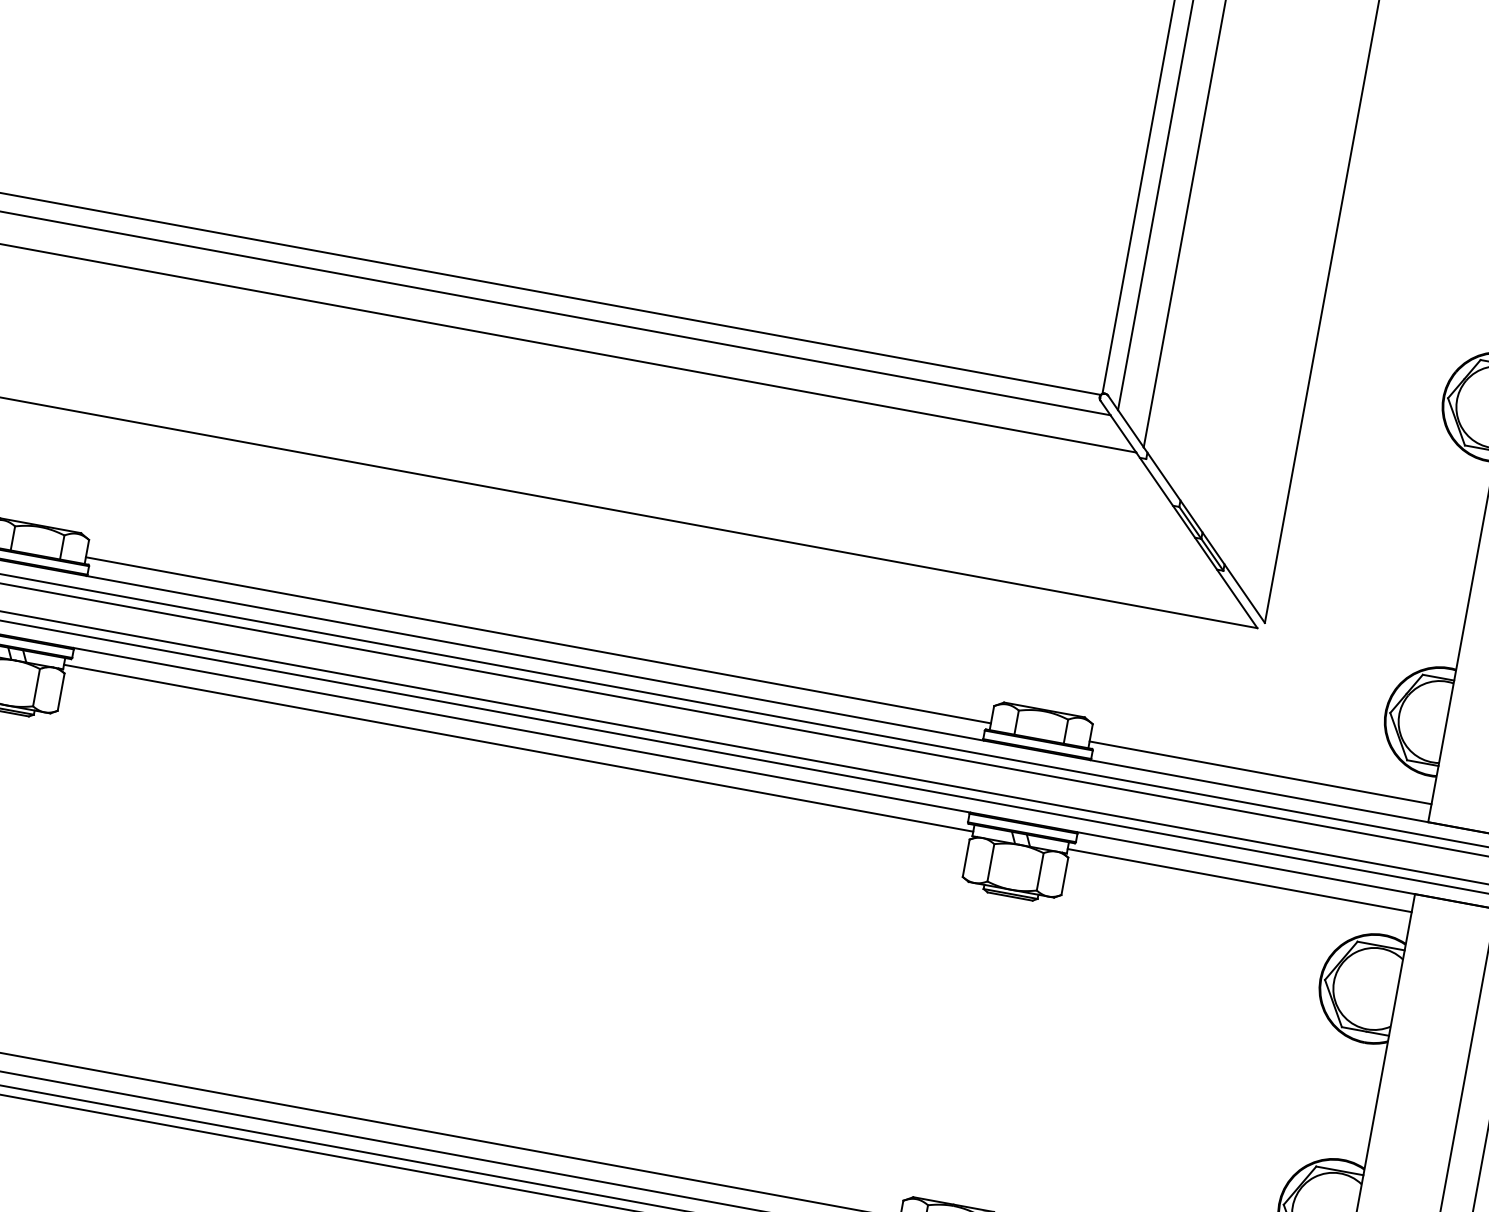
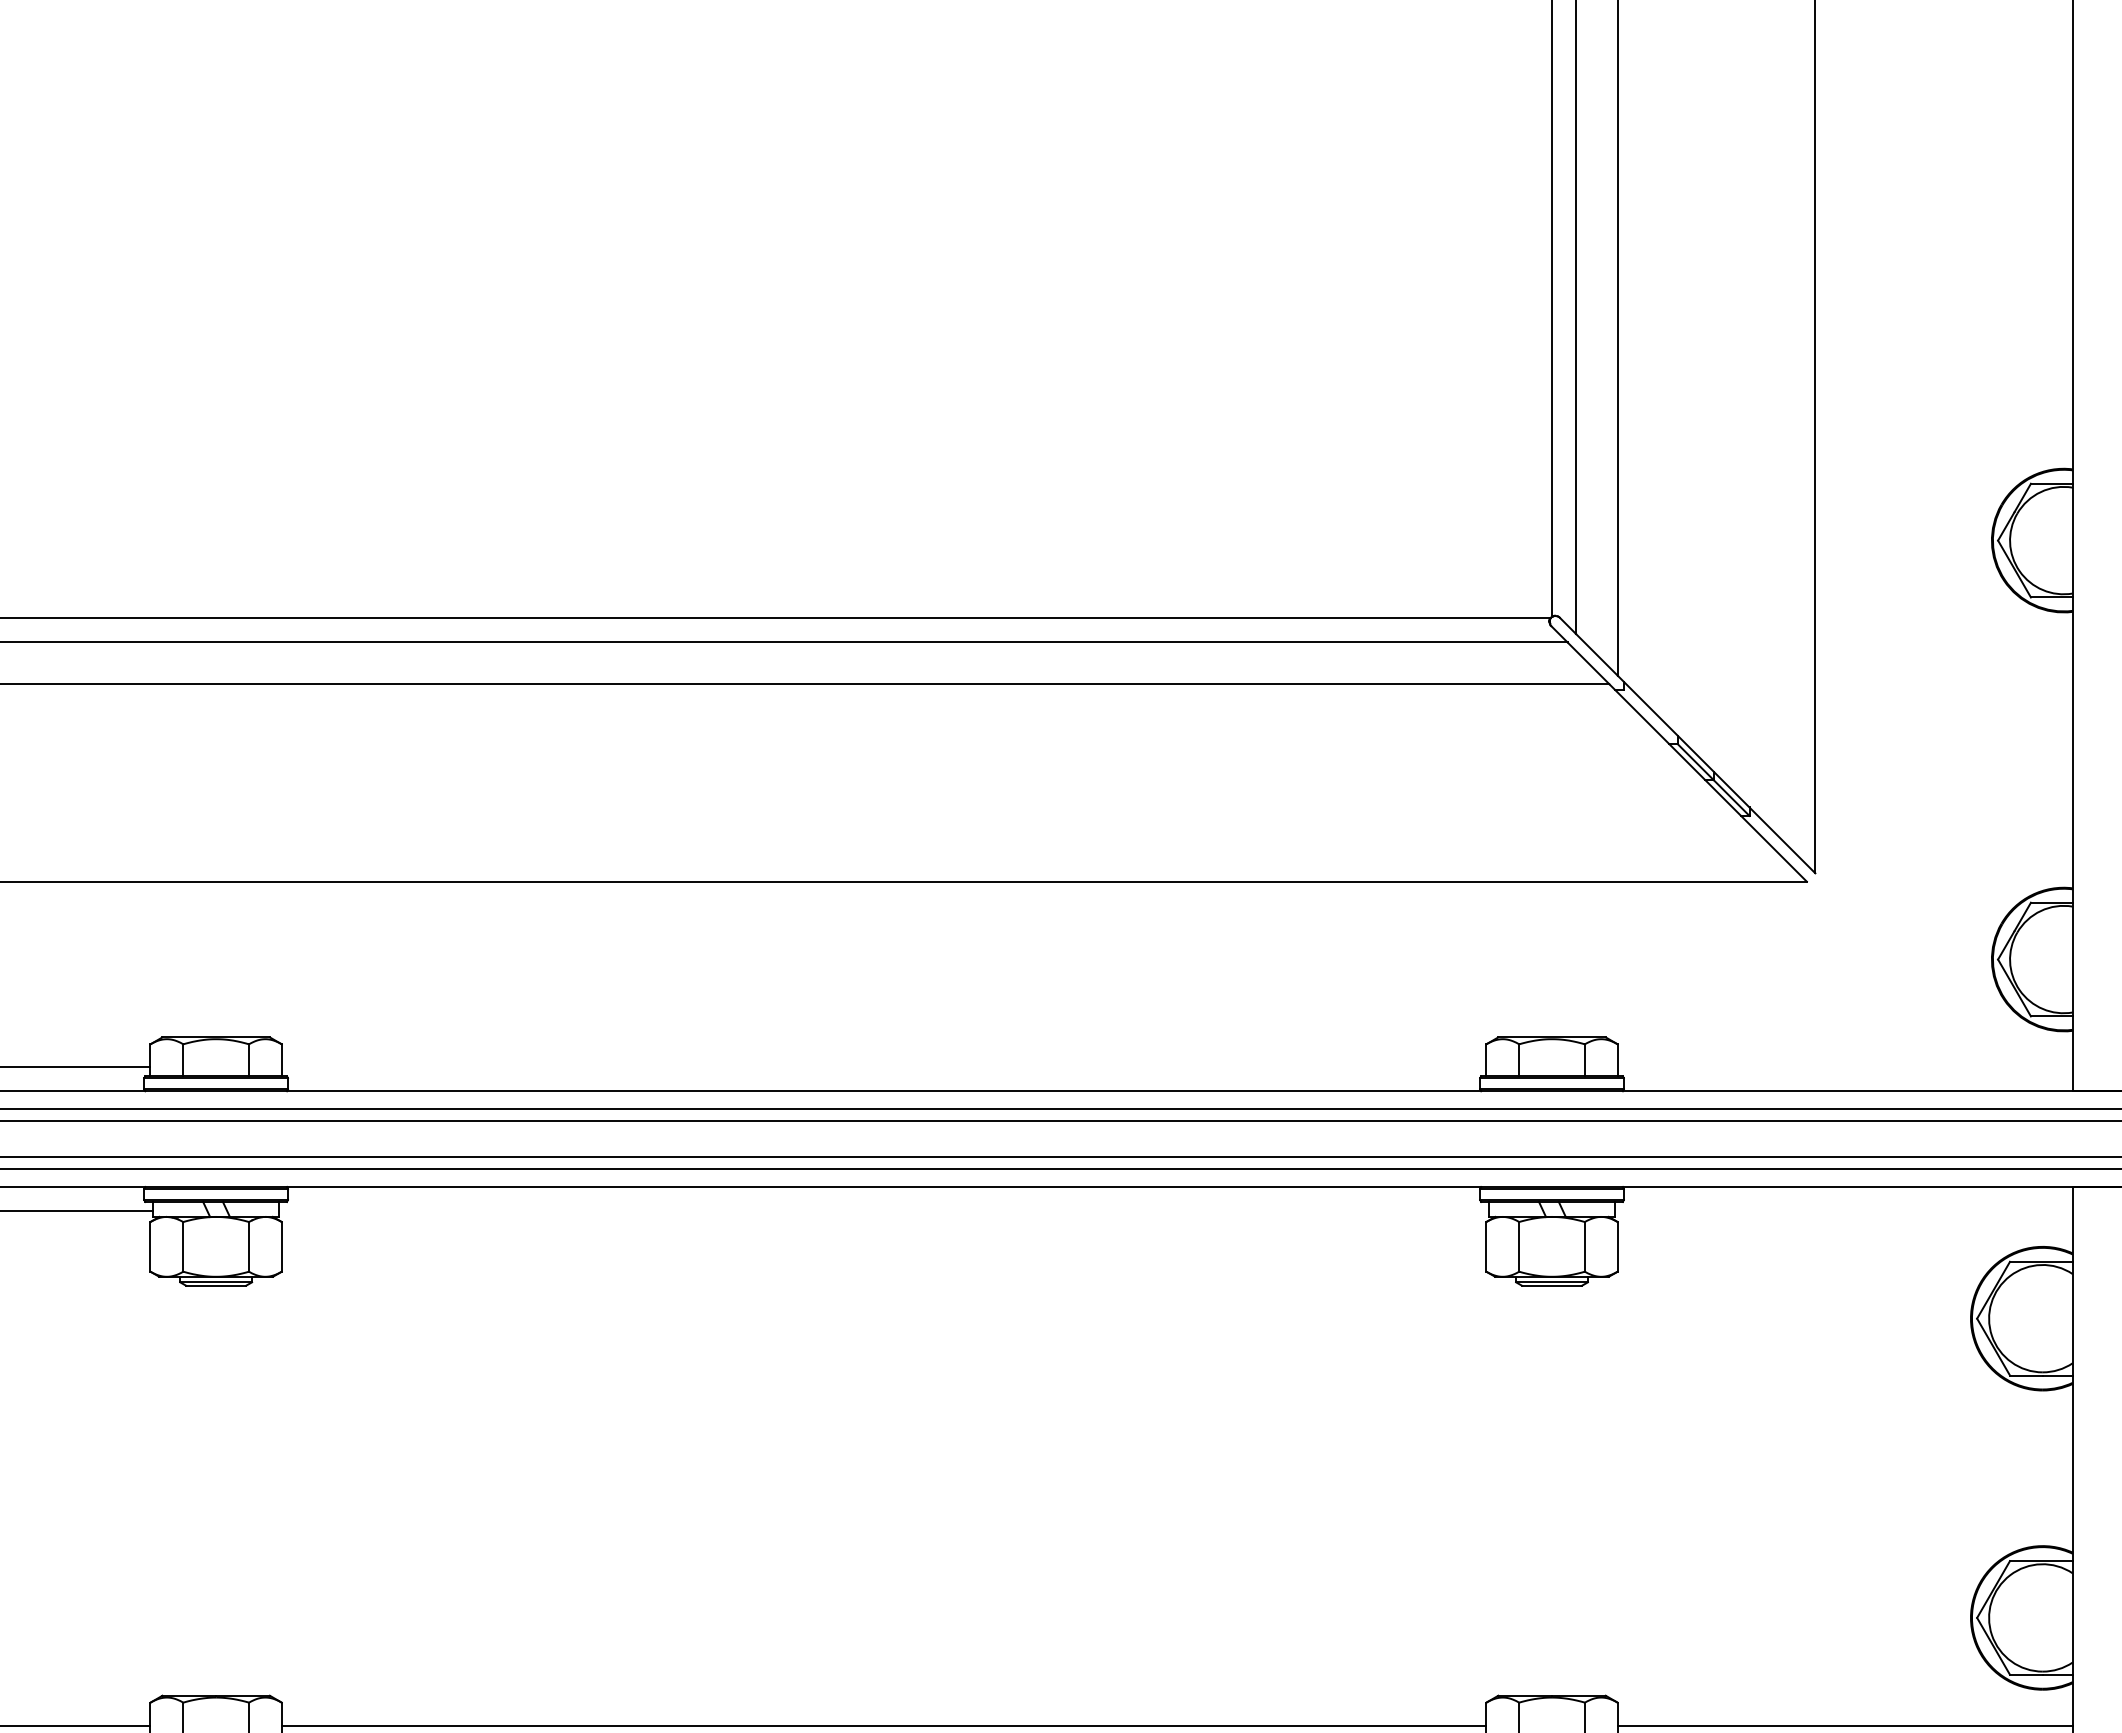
line: (537, 640) -> (883, 1067), removed
line: (518, 747) -> (883, 1210), removed
line: (1260, 772) -> (1844, 1067), removed
line: (1239, 880) -> (1843, 1210), removed

